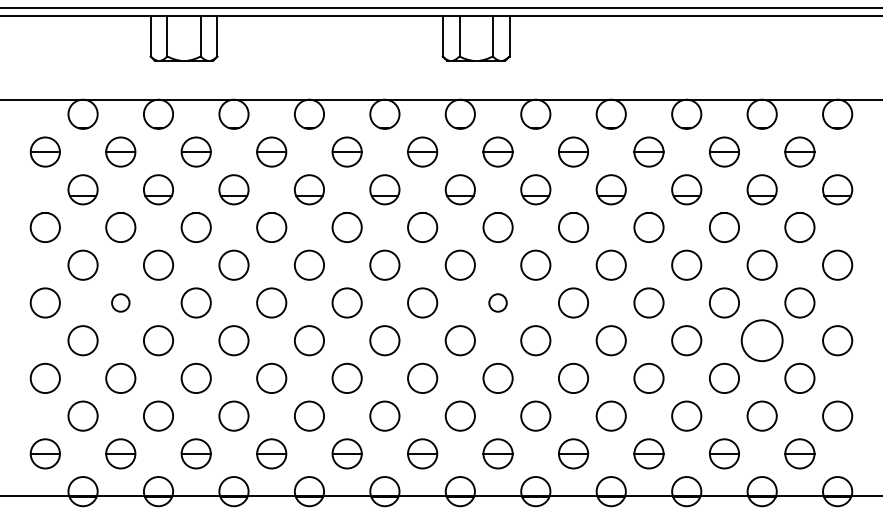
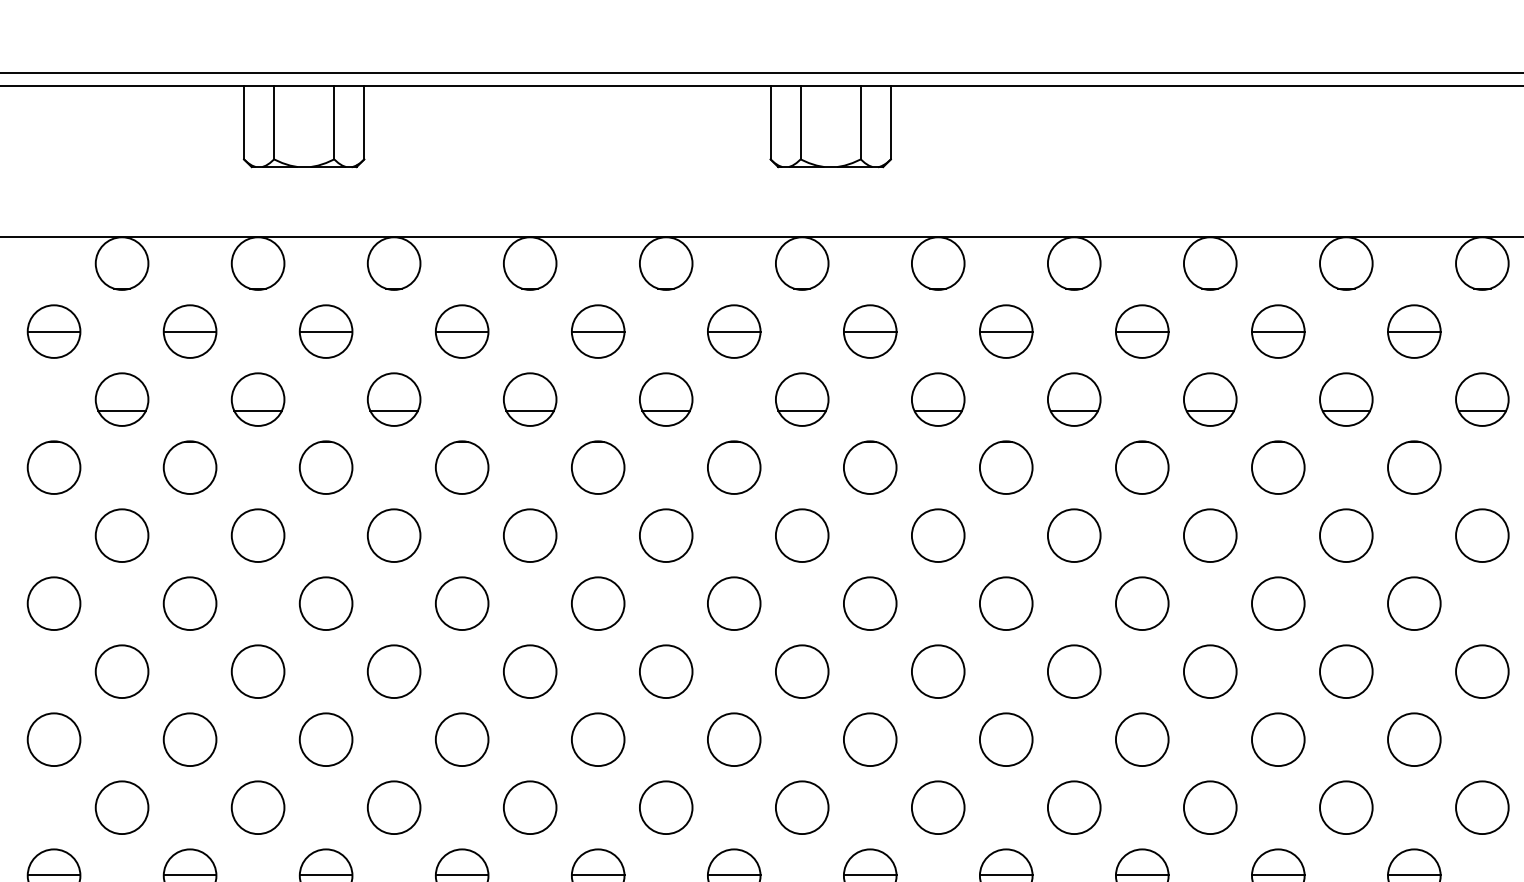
circle: (120, 302) -> (189, 602), size x1.67
circle: (497, 302) -> (869, 602), size x1.67
circle: (761, 340) -> (1345, 671), size x0.71

